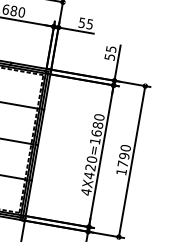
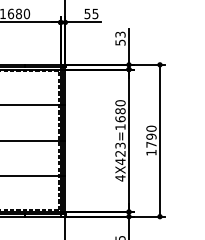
text: (110, 48) -> (119, 34), 55 -> 53
text: (92, 159) -> (120, 145), 4X420=1680 -> 4X423=1680

